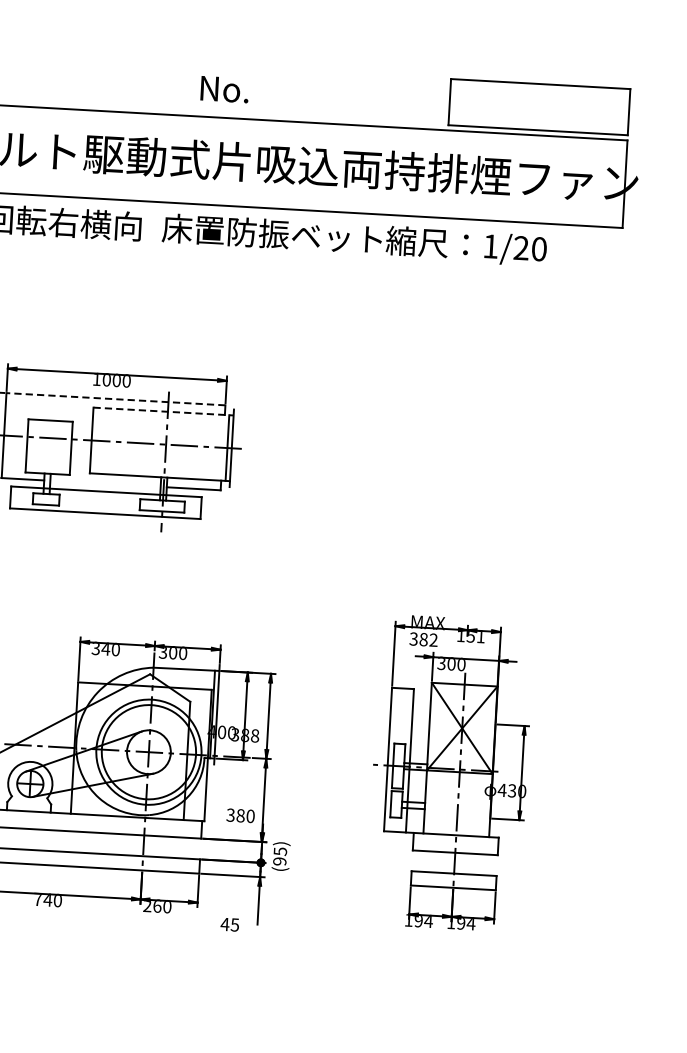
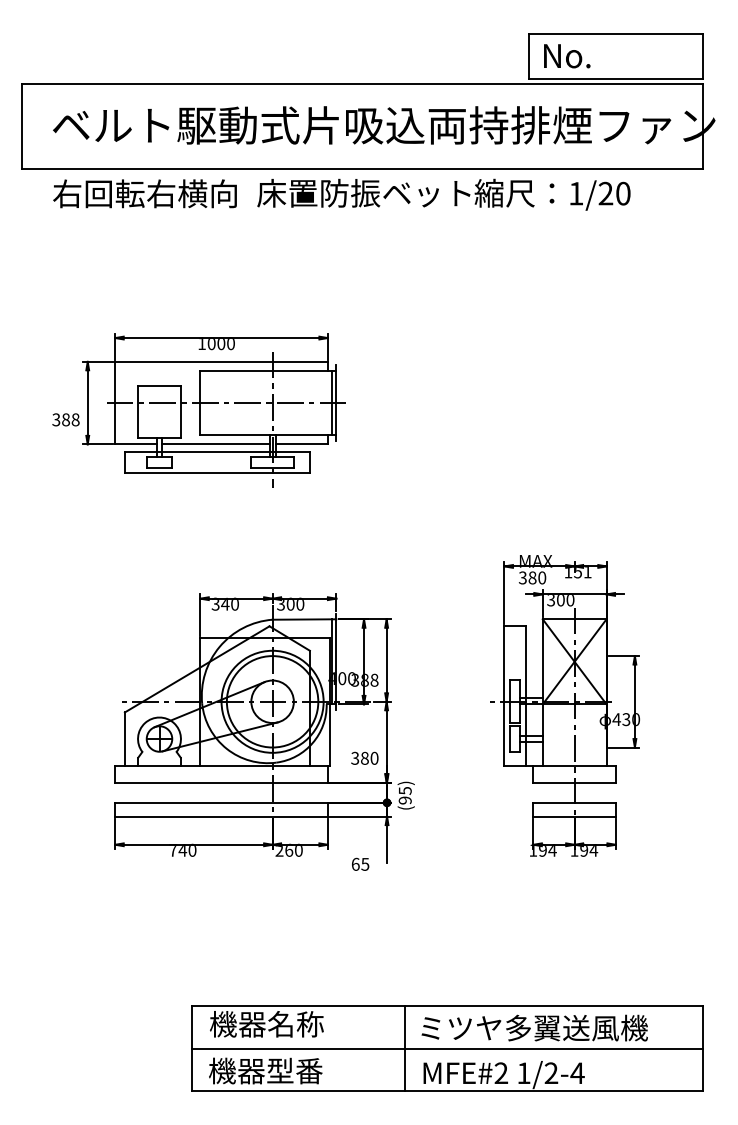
text: (225, 89) -> (567, 56), moved
line: (115, 398) -> (221, 361), dashed -> solid
line: (163, 411) -> (268, 371), dashed -> solid
line: (104, 483) -> (215, 444), added
text: (434, 639) -> (542, 577), 382 -> 380
text: (224, 923) -> (355, 863), 45 -> 65

